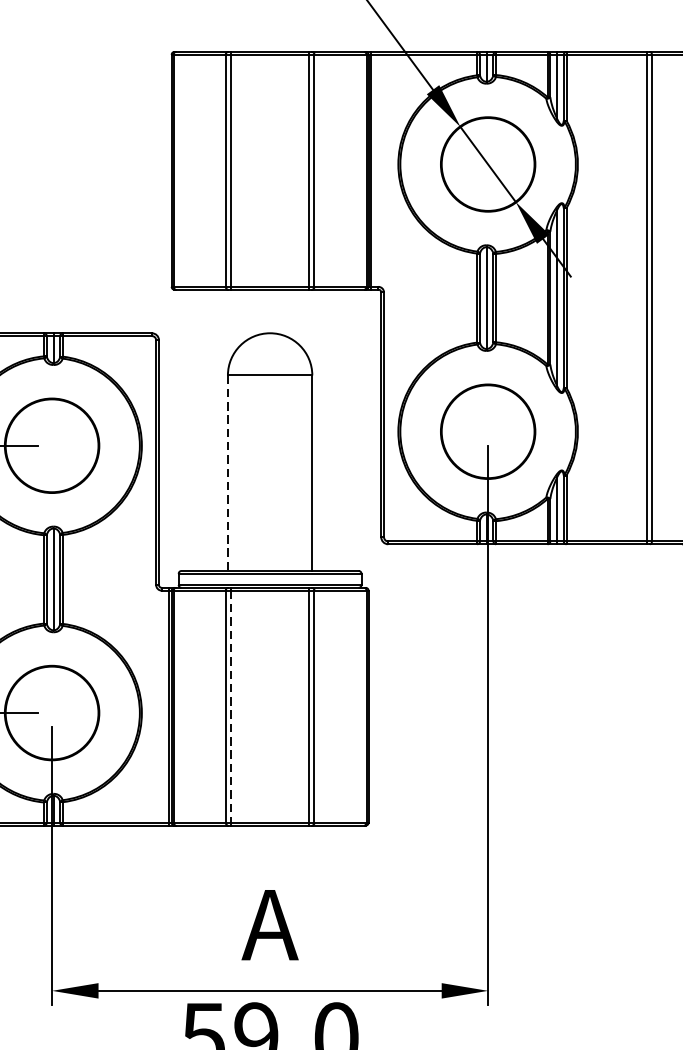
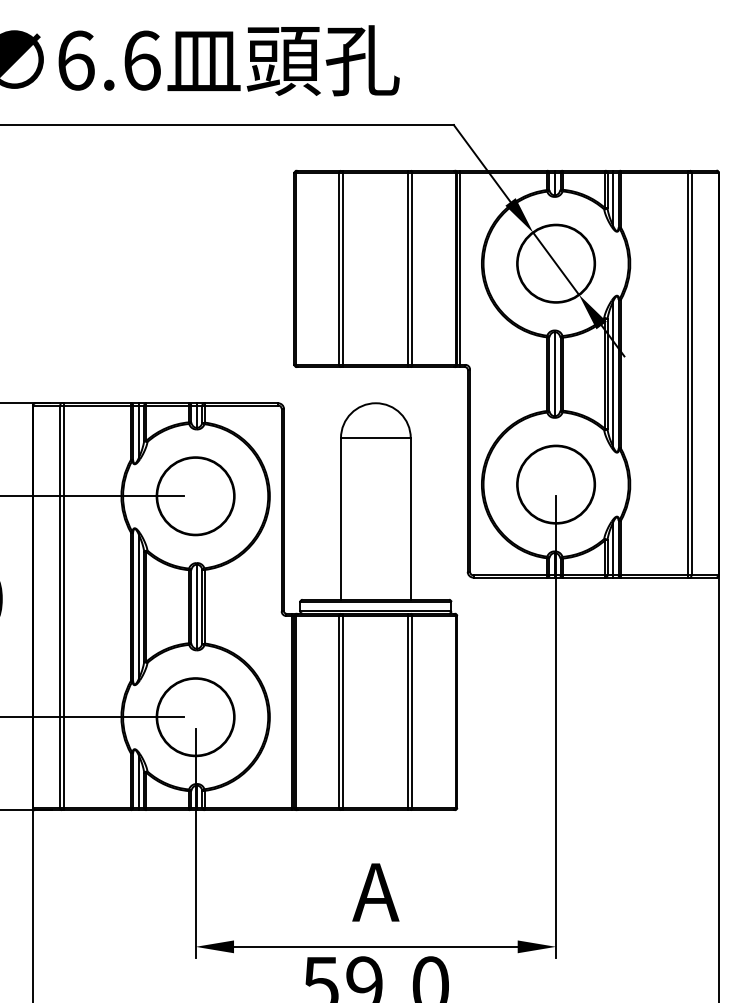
line: (227, 472) -> (340, 518), dashed -> solid
line: (230, 706) -> (343, 711), dashed -> solid

